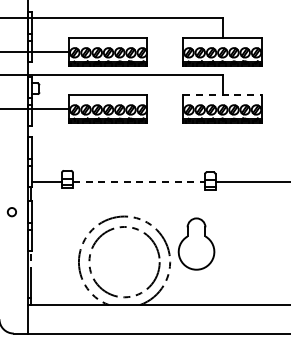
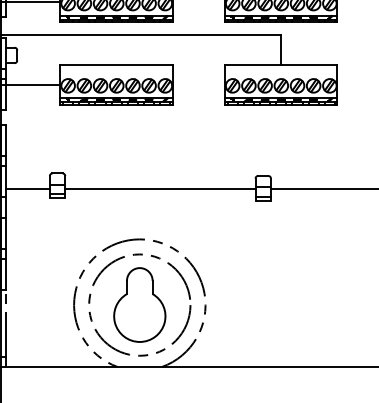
line: (223, 95) -> (282, 65), dashed -> solid
line: (139, 181) -> (161, 188), dashed -> solid
part: (196, 243) -> (139, 304), moved

